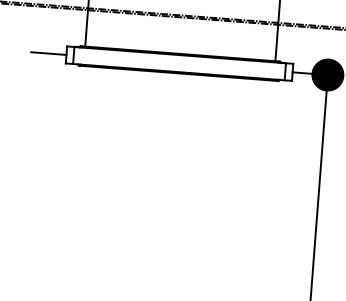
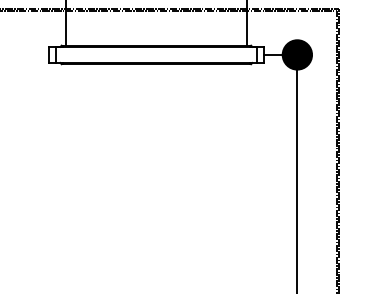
line: (48, 53) -> (31, 54), removed

